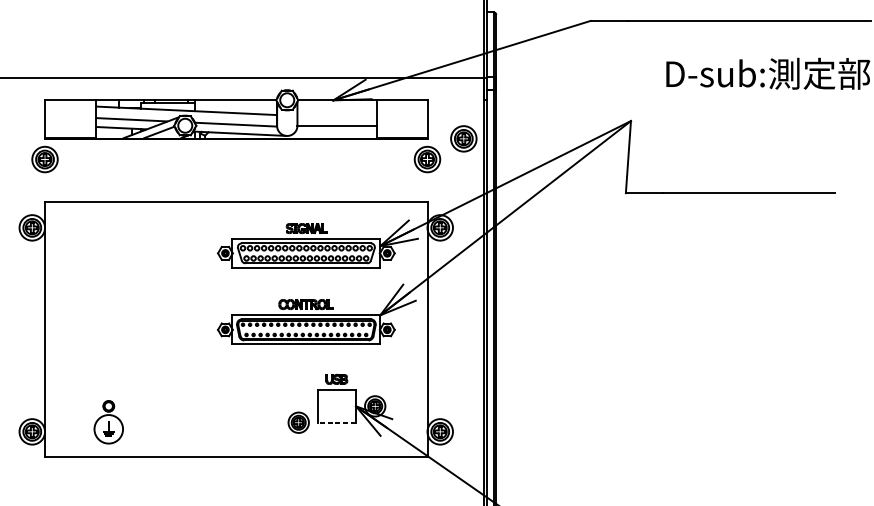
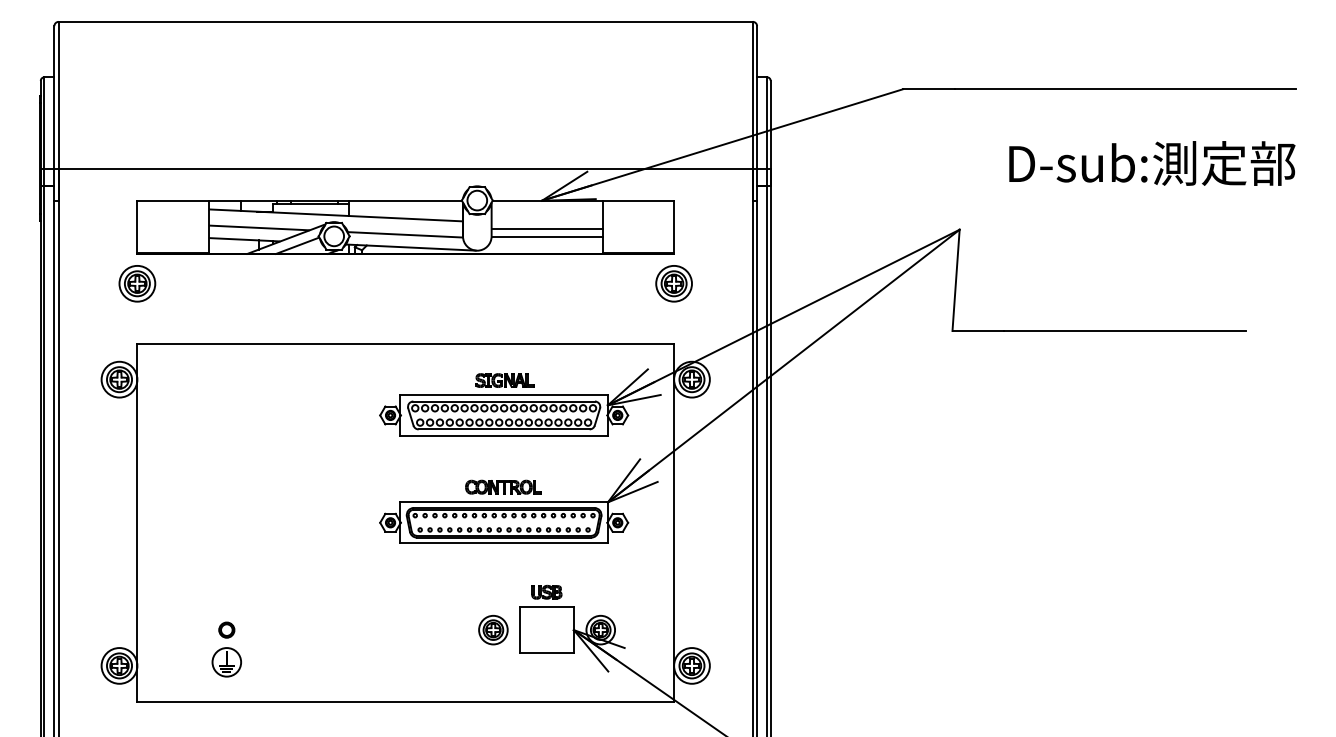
line: (336, 120) -> (546, 229), added
part: (463, 138) -> (724, 254), removed
part: (298, 422) -> (493, 629), moved
line: (337, 423) -> (547, 653), dashed -> solid
circle: (108, 429) -> (226, 662), size x0.71

